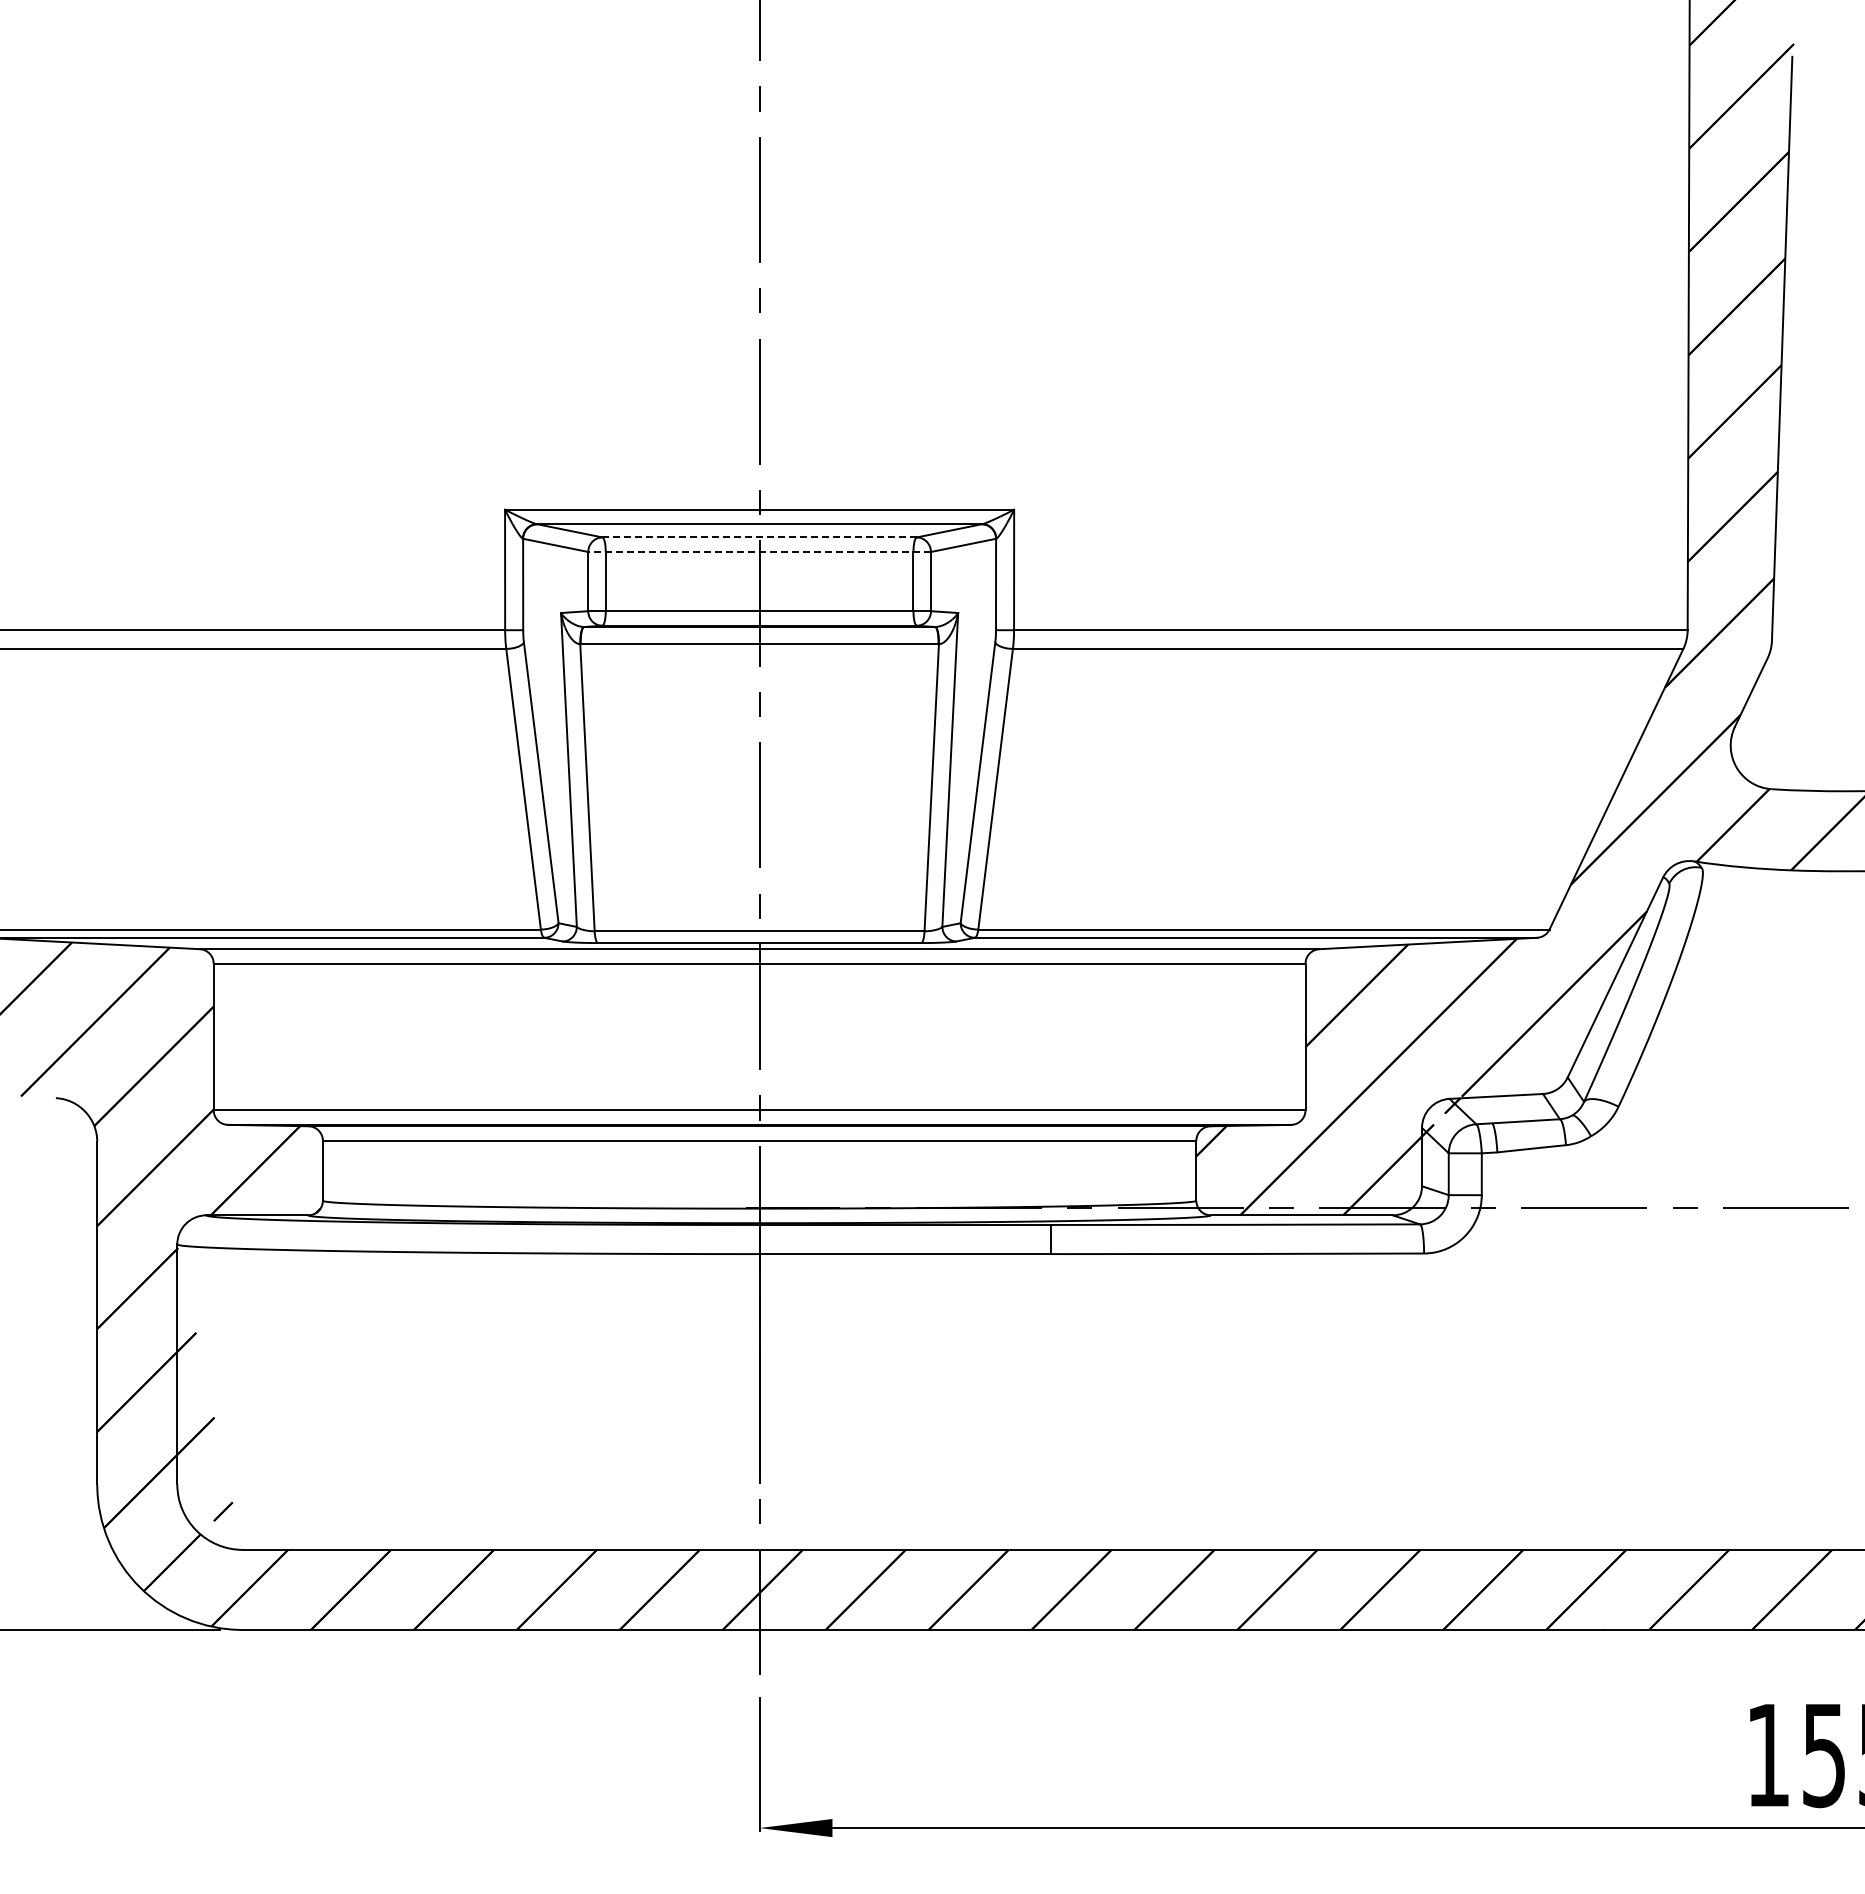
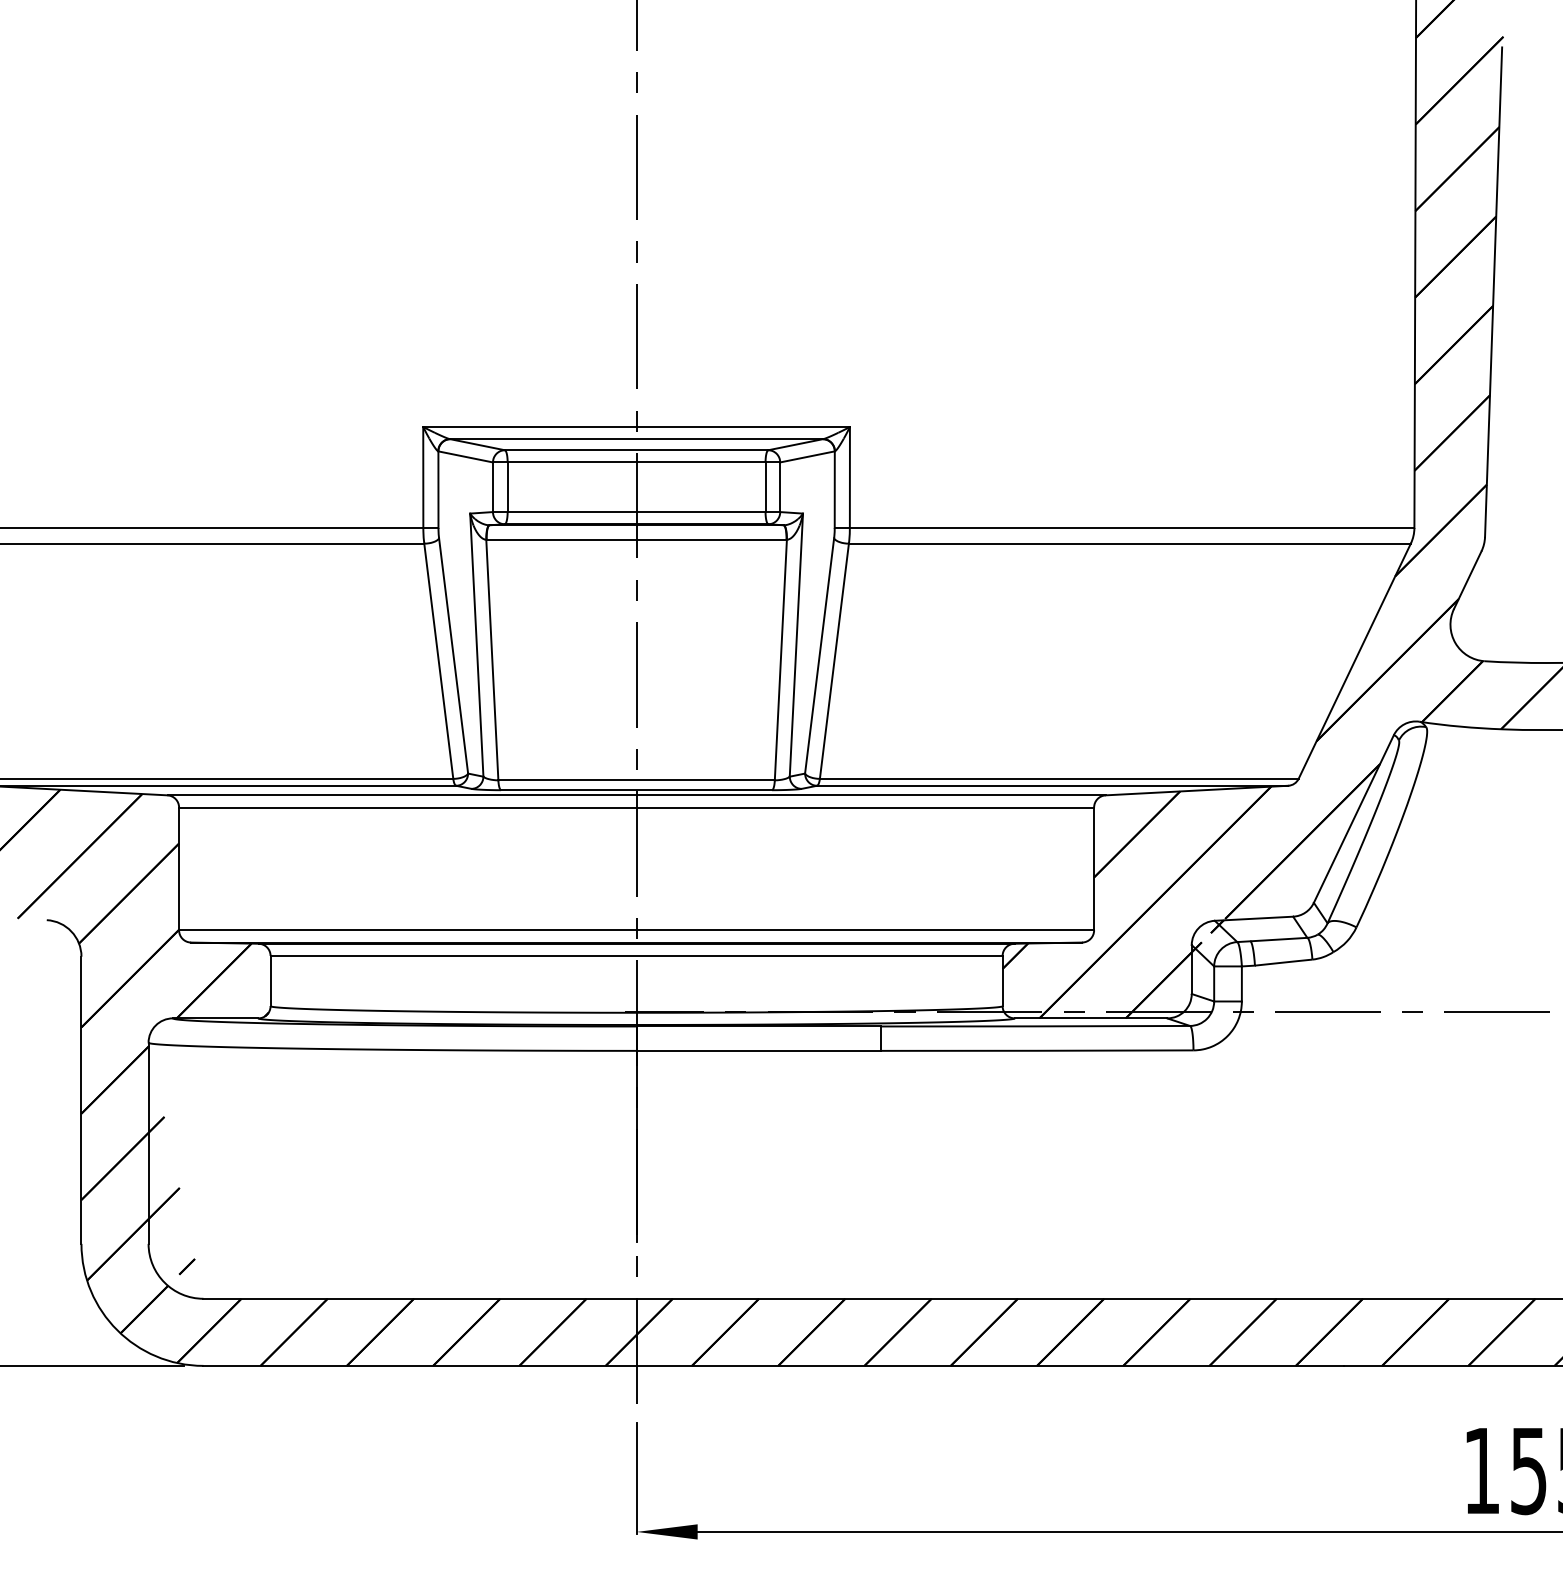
line: (759, 537) -> (636, 450), dashed -> solid
line: (759, 551) -> (636, 462), dashed -> solid

